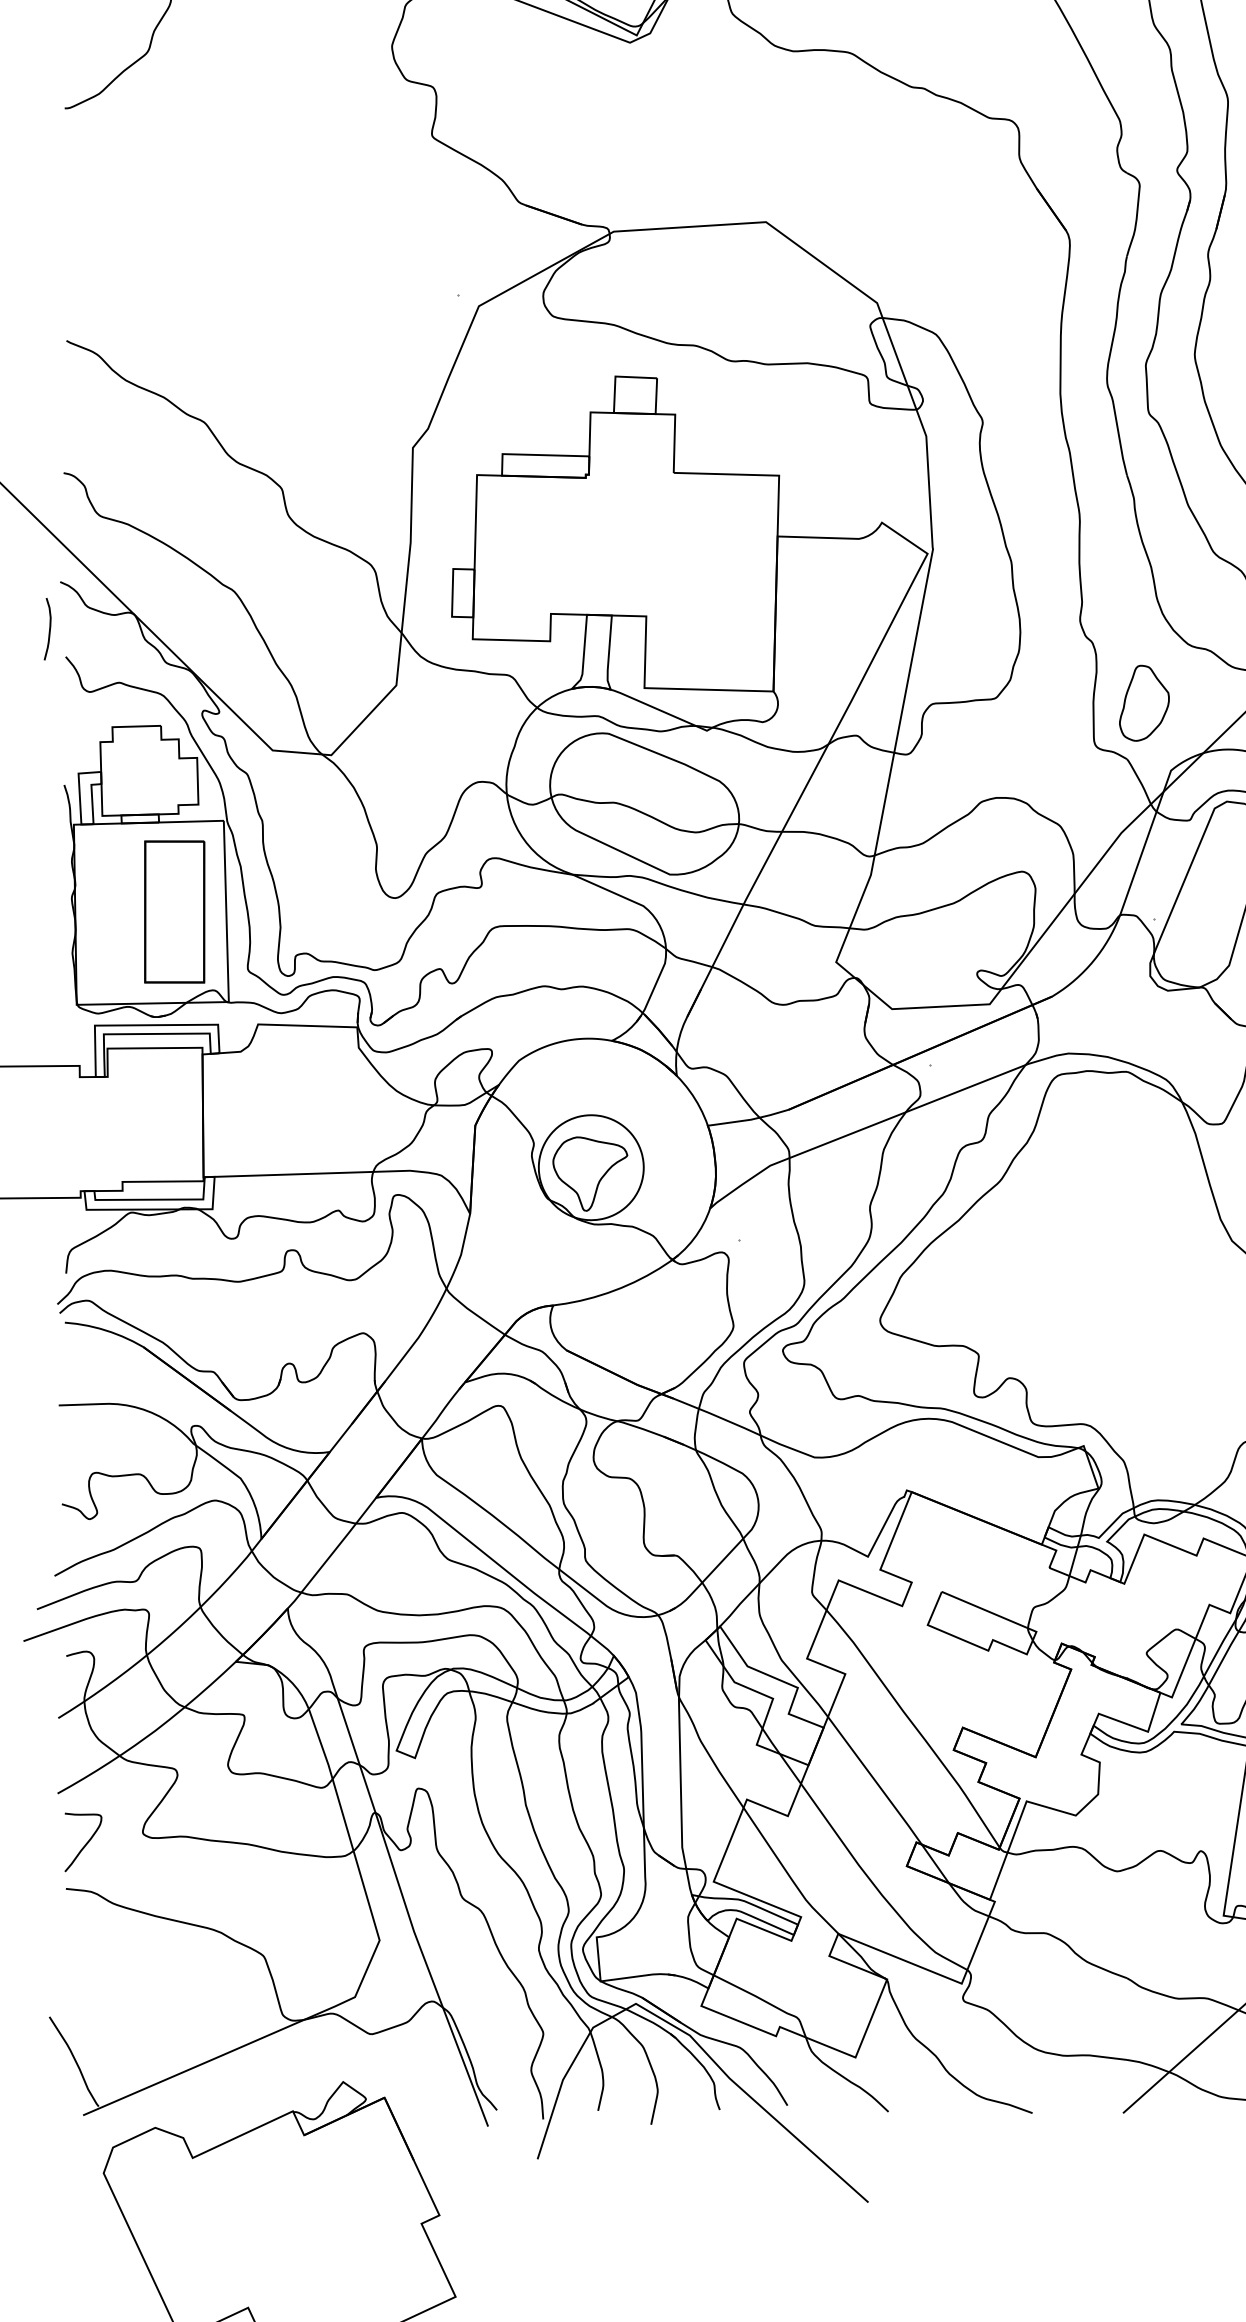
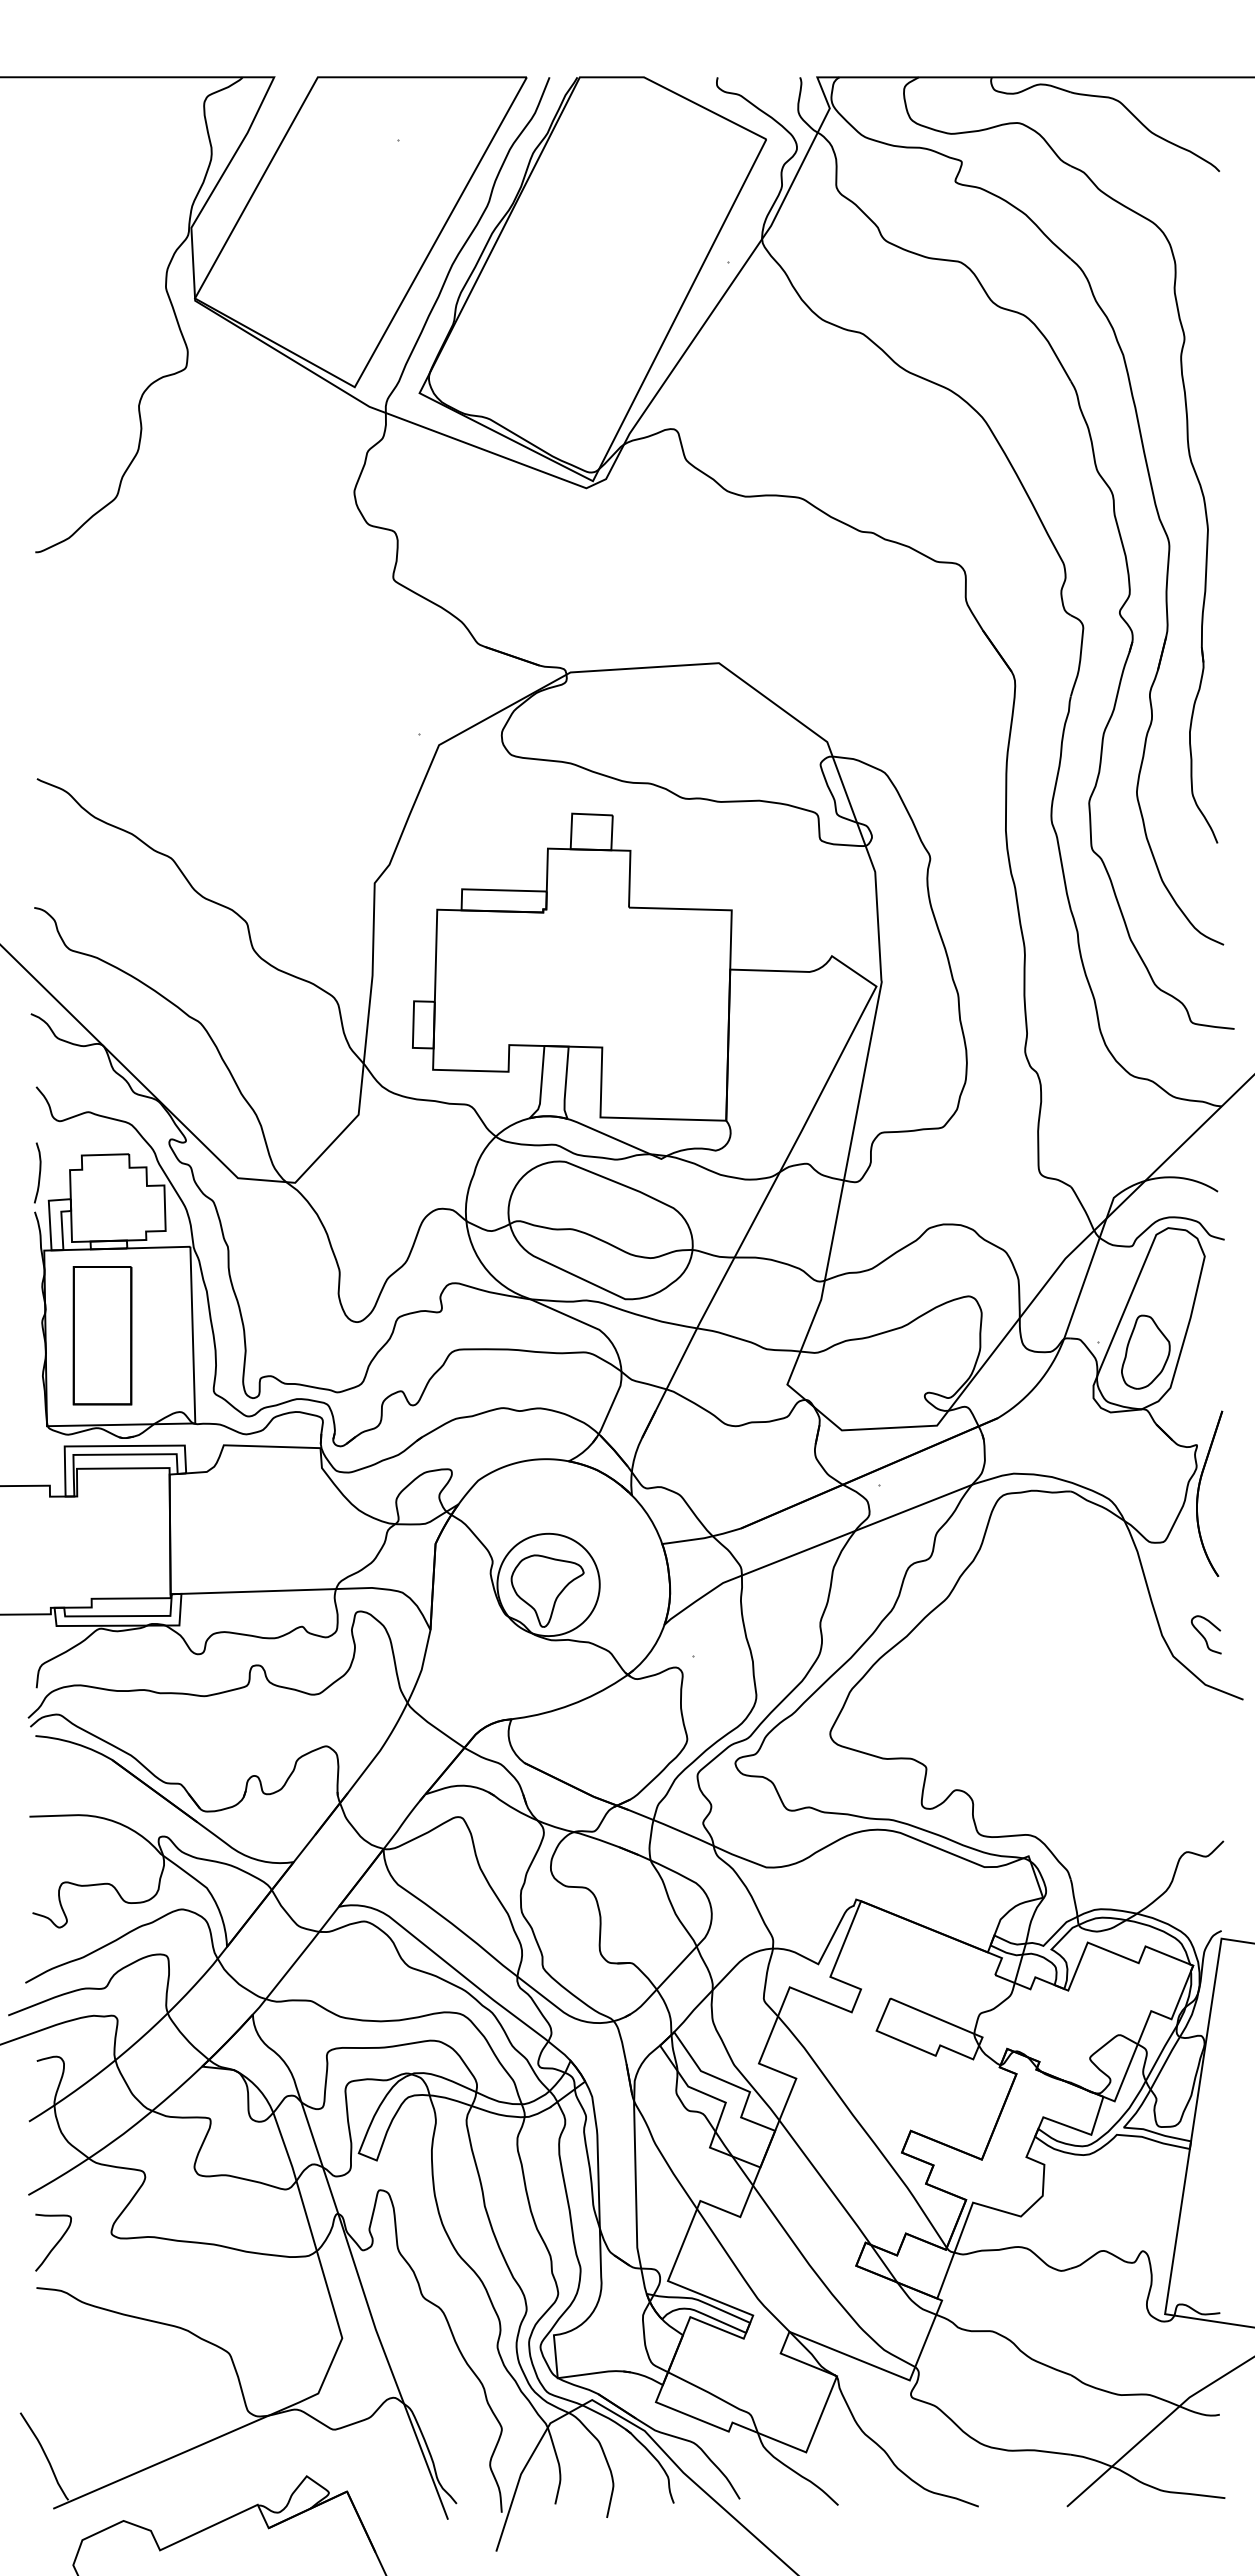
curve: (49, 628) -> (39, 1172), moved
part: (1144, 702) -> (1145, 1351), moved
part: (174, 911) -> (102, 1335), moved

